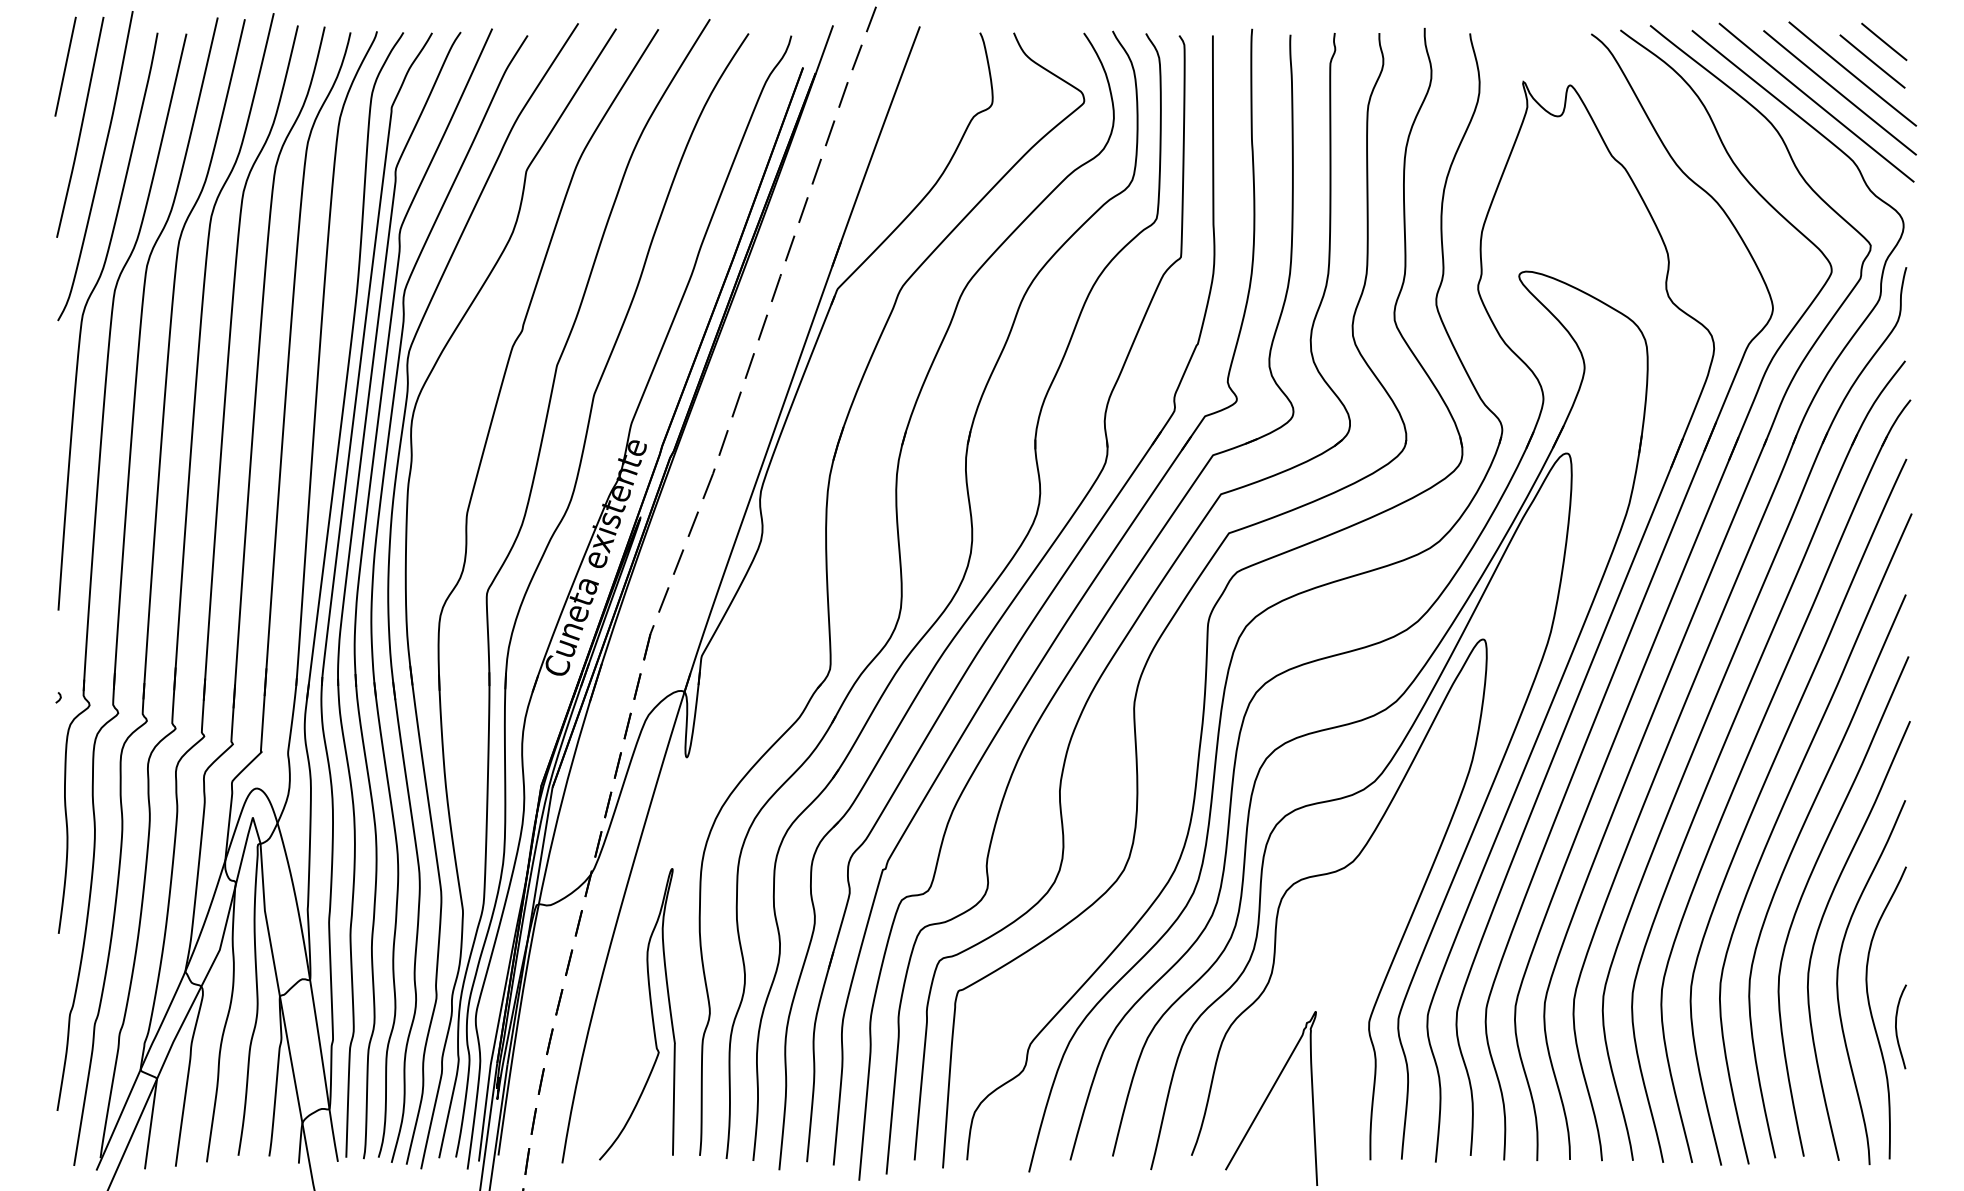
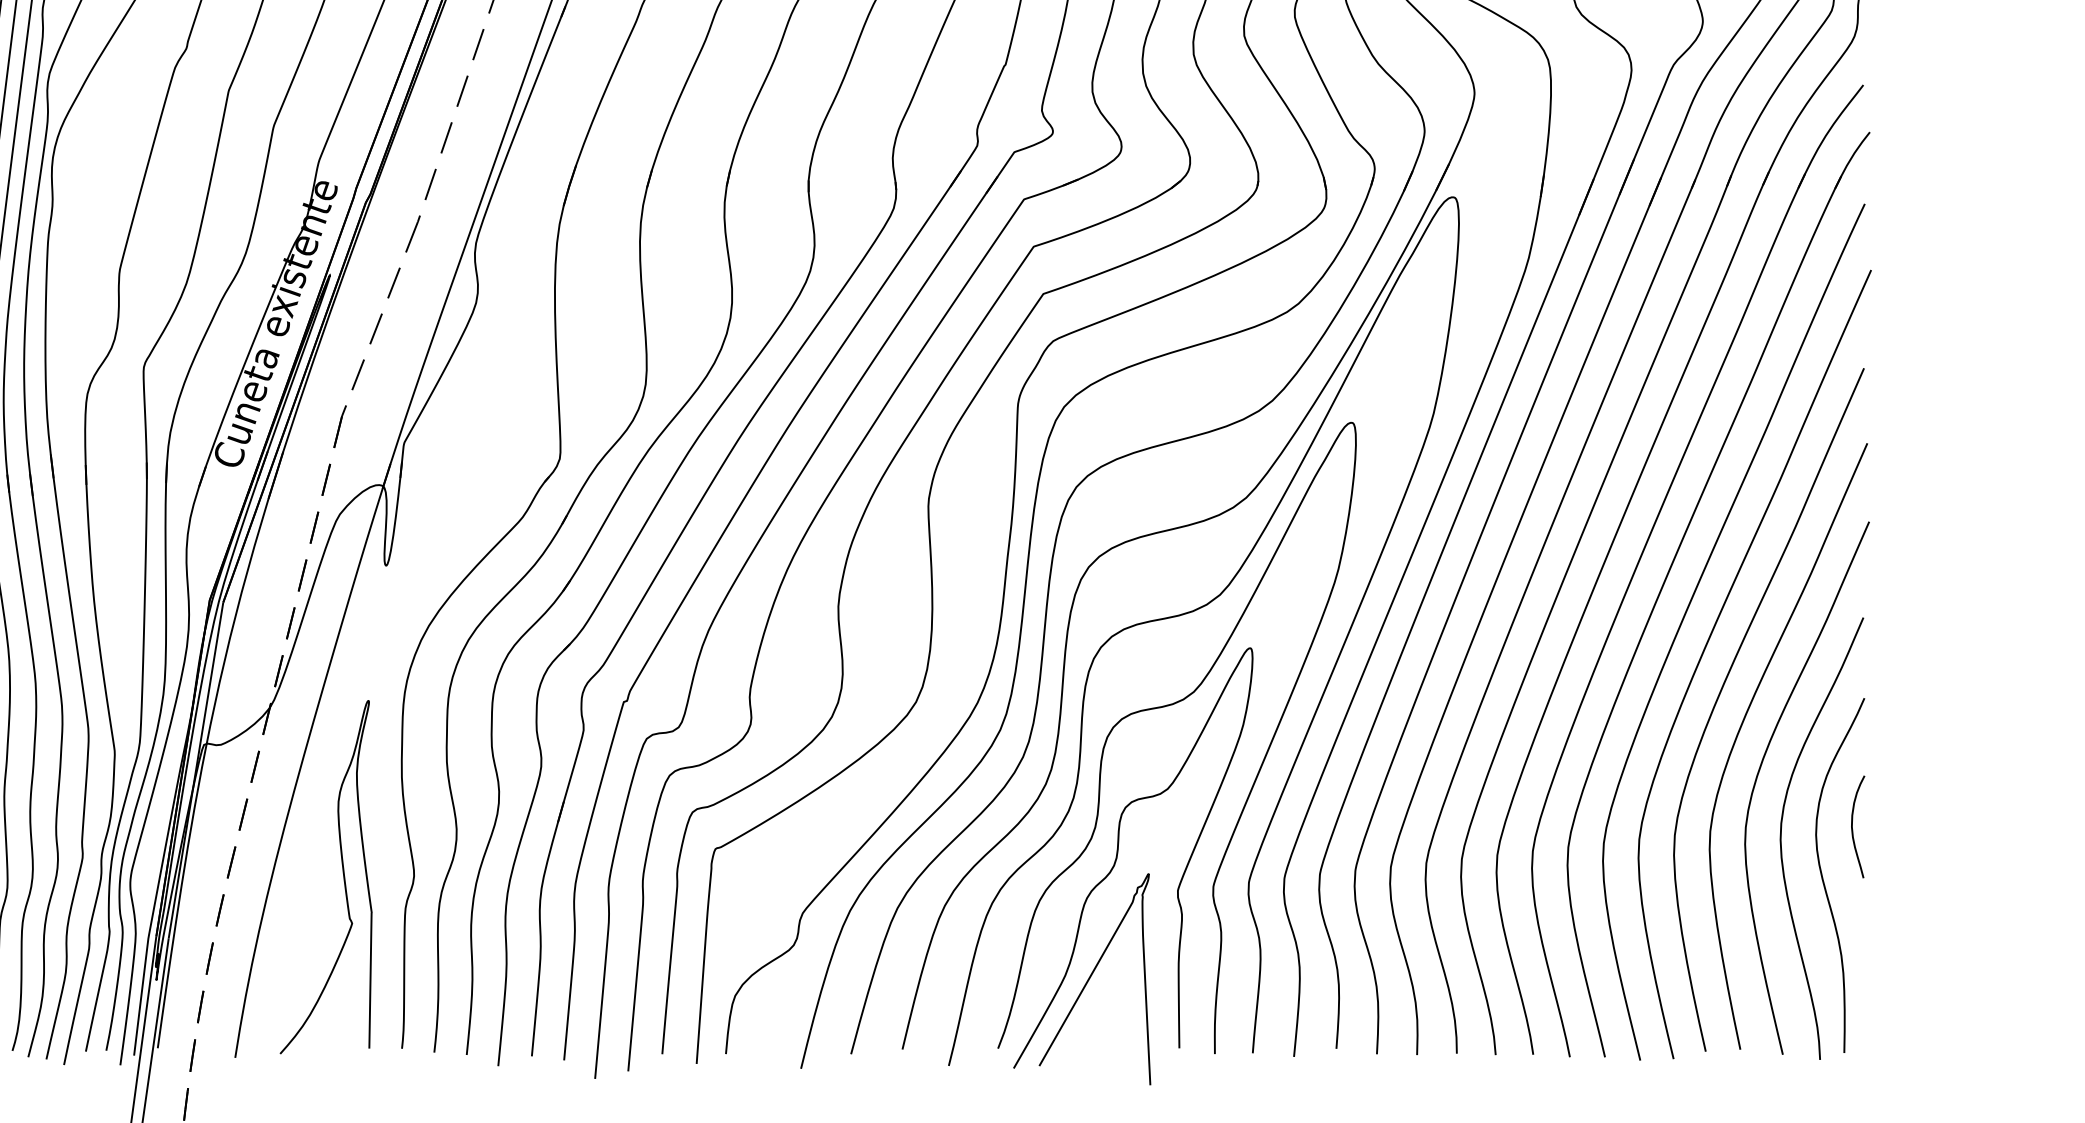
curve: (1290, 998) -> (1117, 857), added
curve: (1896, 1026) -> (1852, 826), moved

